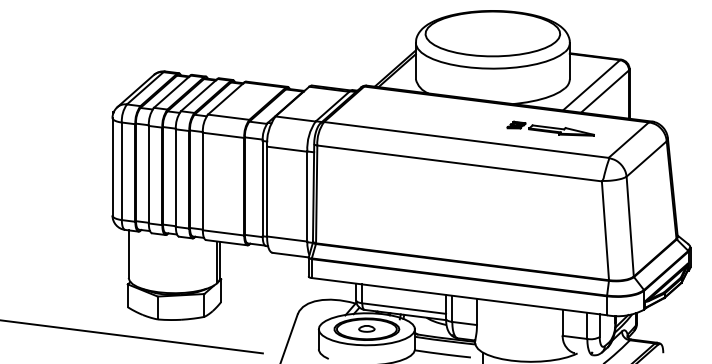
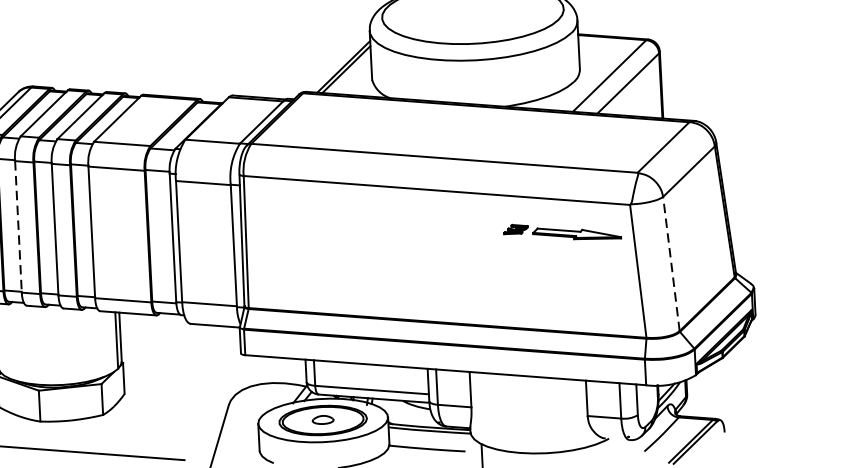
part: (550, 128) -> (561, 231), moved
line: (148, 174) -> (17, 226), solid -> dashed
line: (630, 226) -> (671, 263), solid -> dashed

